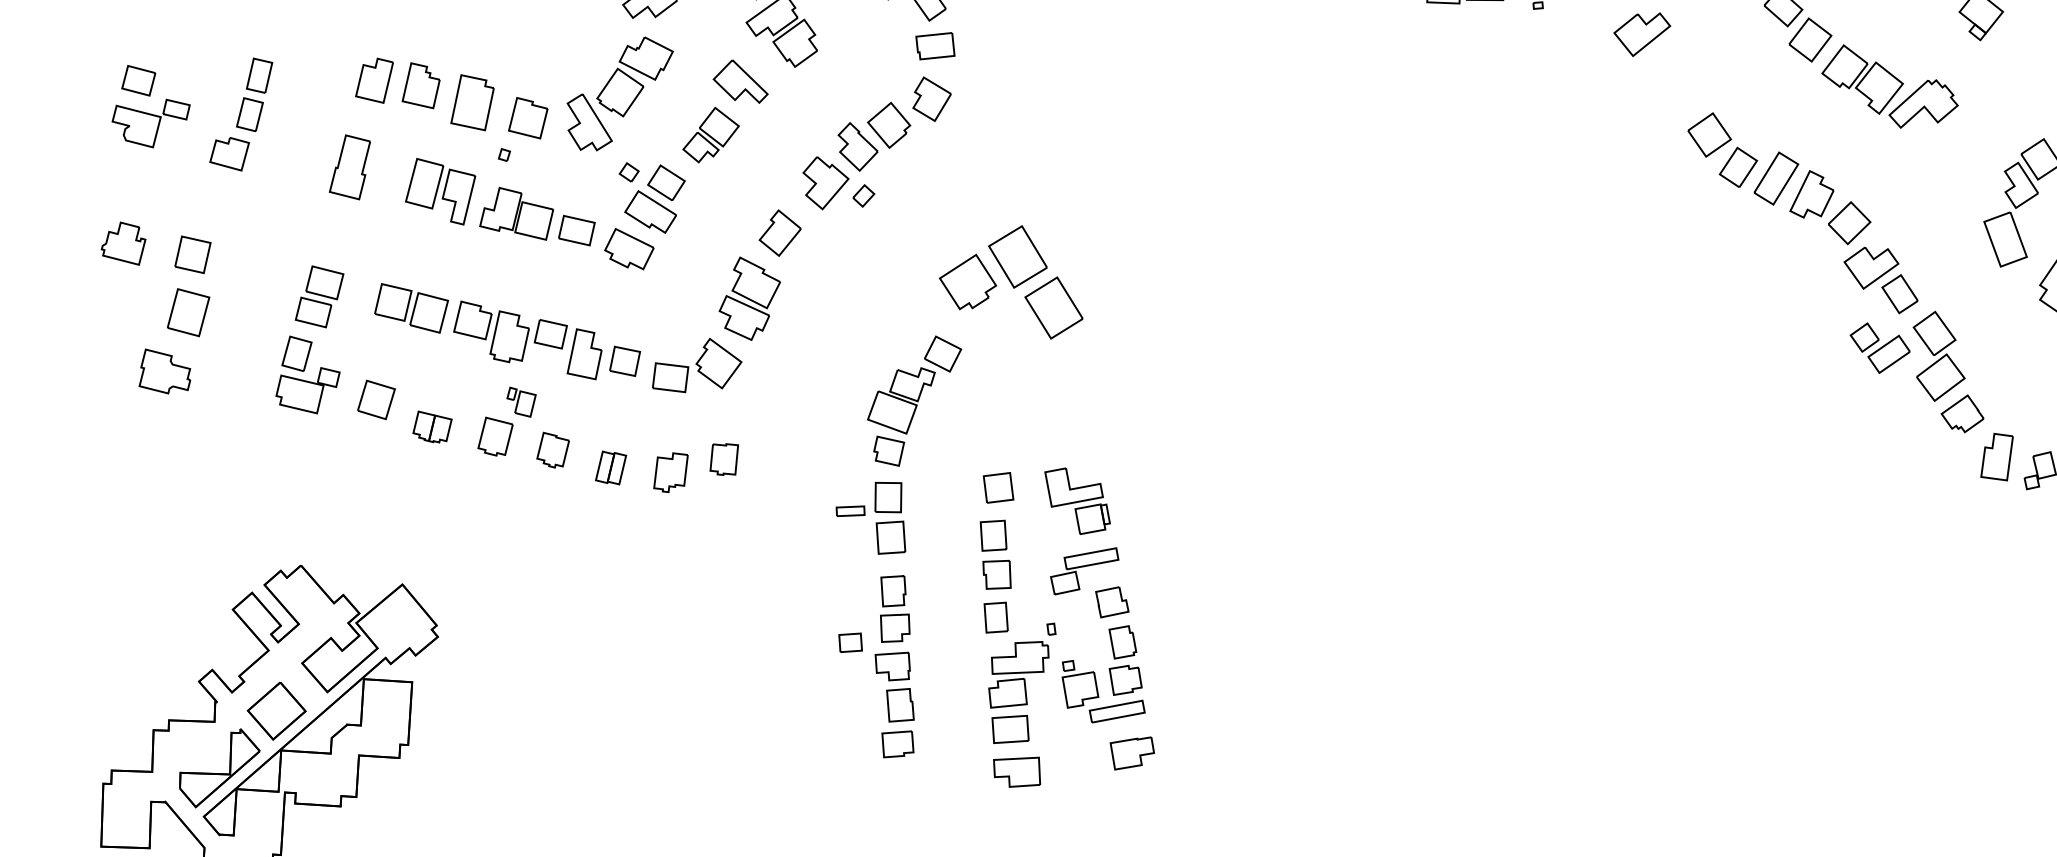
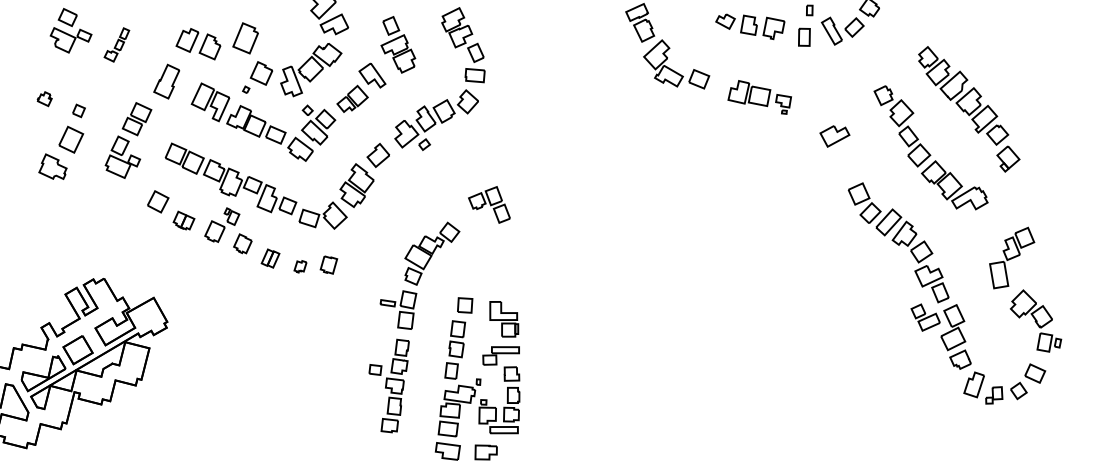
part: (471, 103) -> (245, 38), moved
part: (240, 114) -> (116, 44), size x0.6
part: (123, 243) -> (44, 98), size x0.6
part: (192, 254) -> (78, 110), size x0.6
part: (1009, 286) -> (489, 204), size x0.6
part: (310, 340) -> (128, 140), moved
part: (670, 472) -> (300, 266), size x0.6
part: (1131, 753) -> (485, 452), moved

